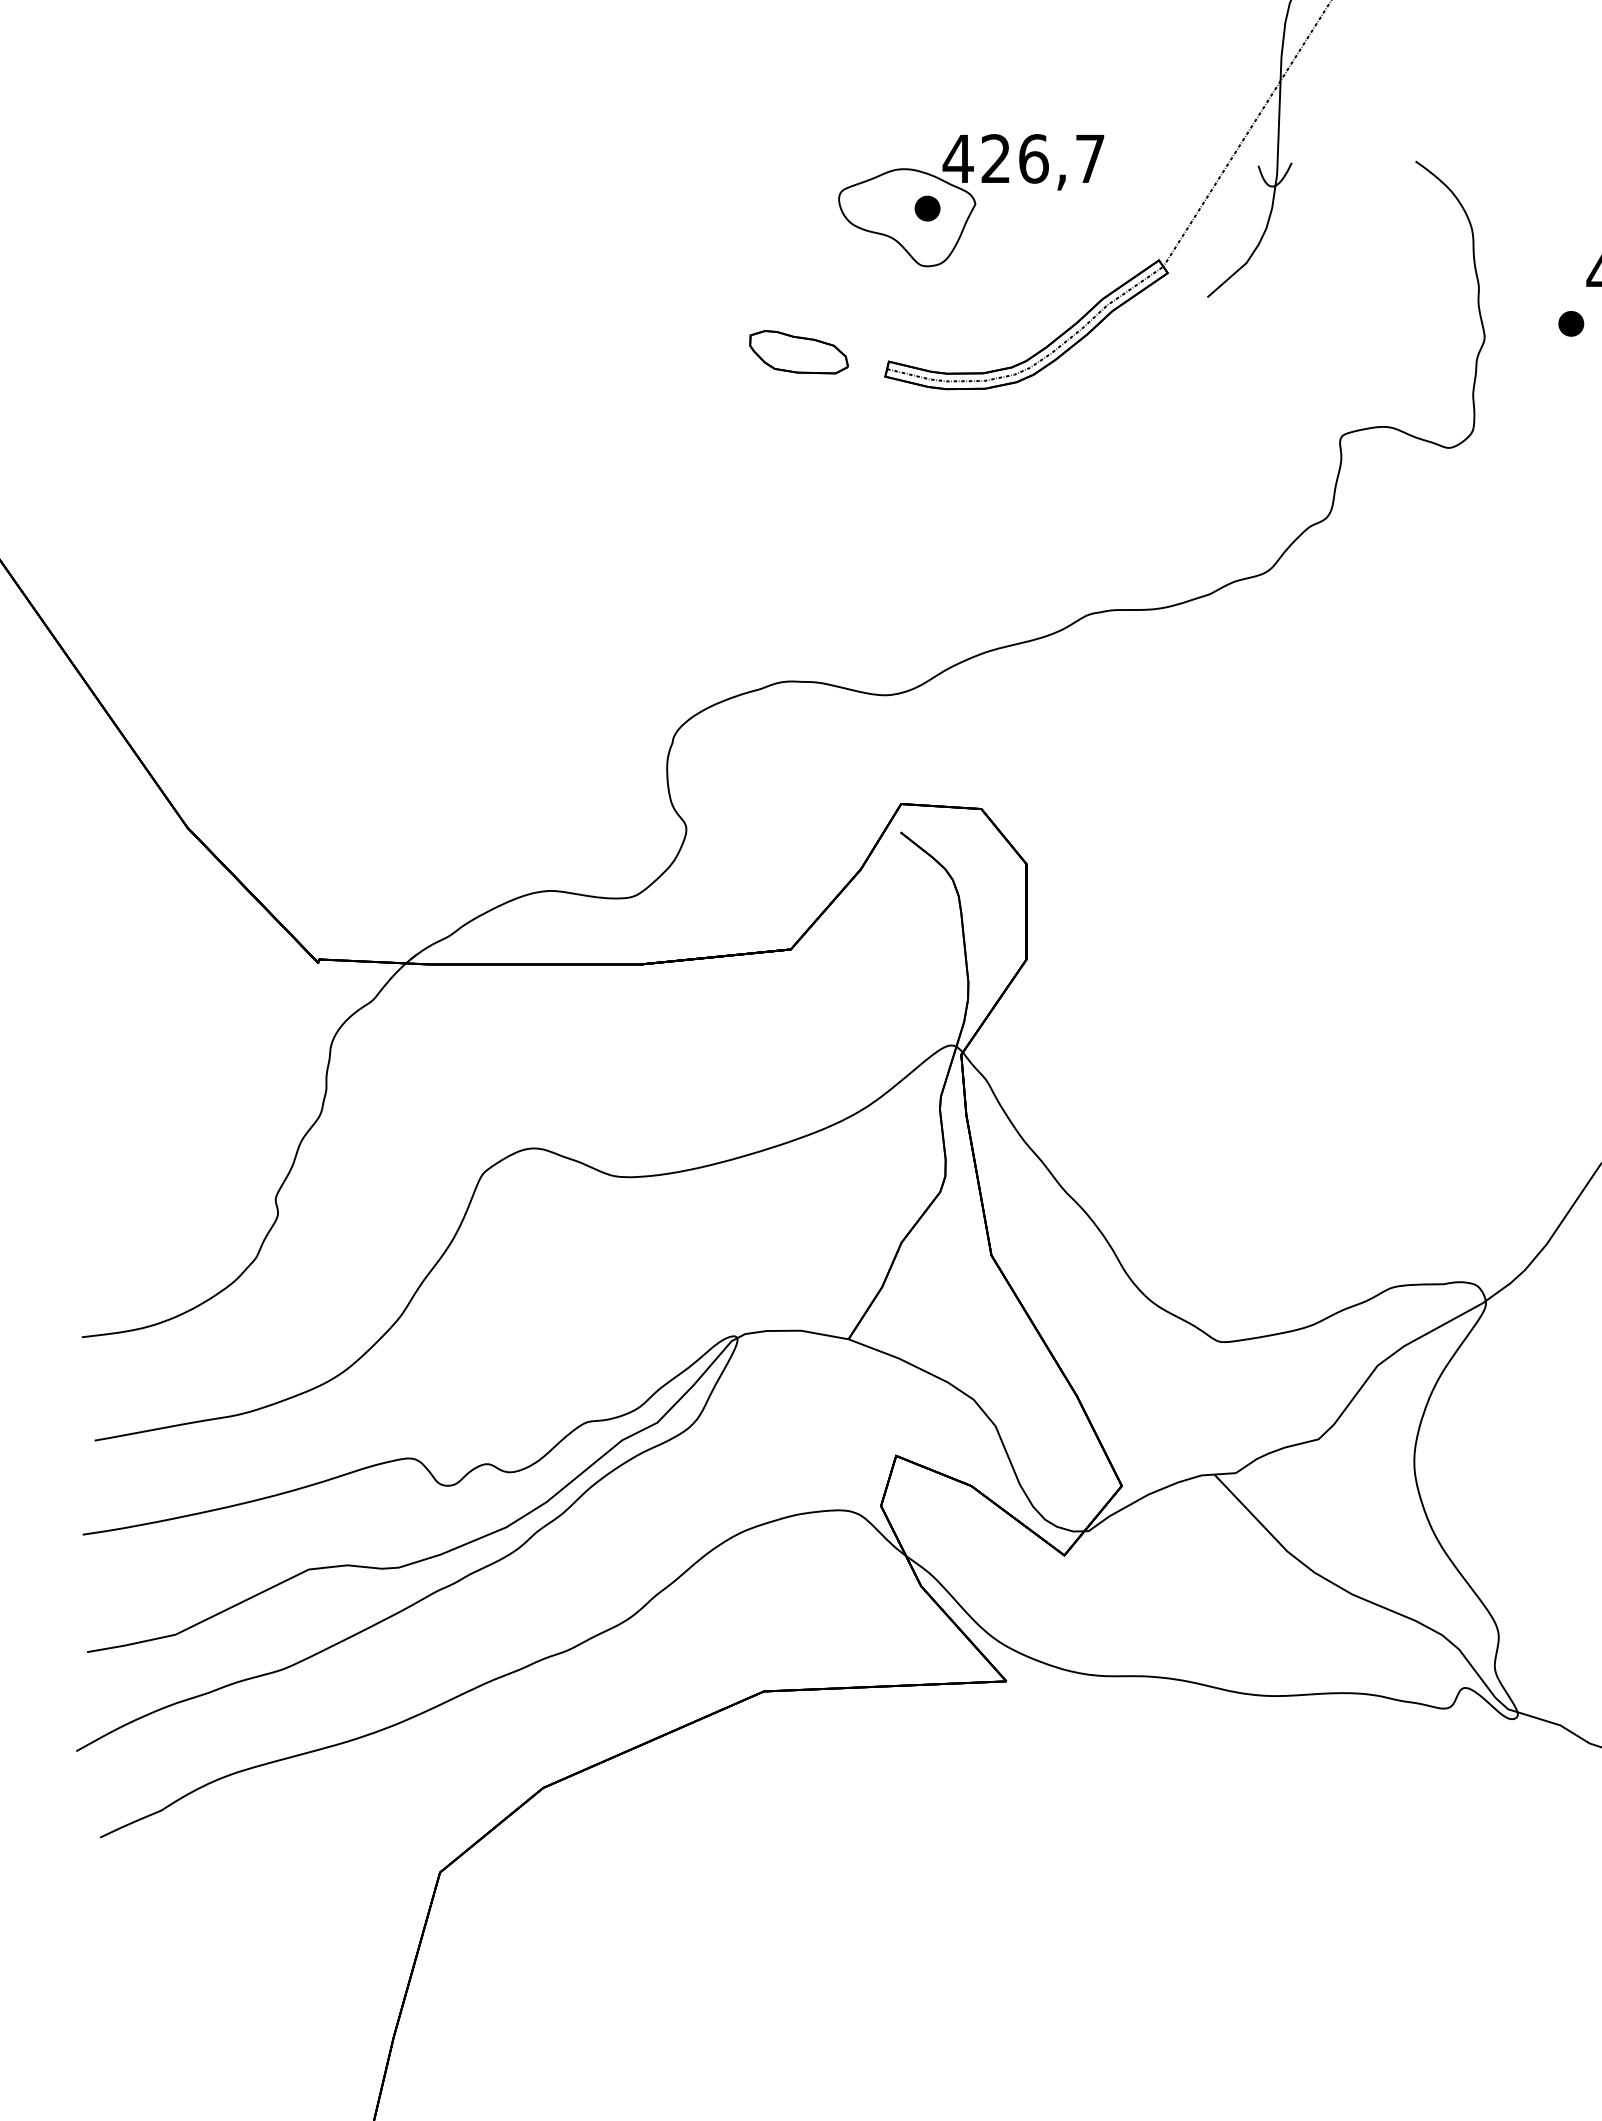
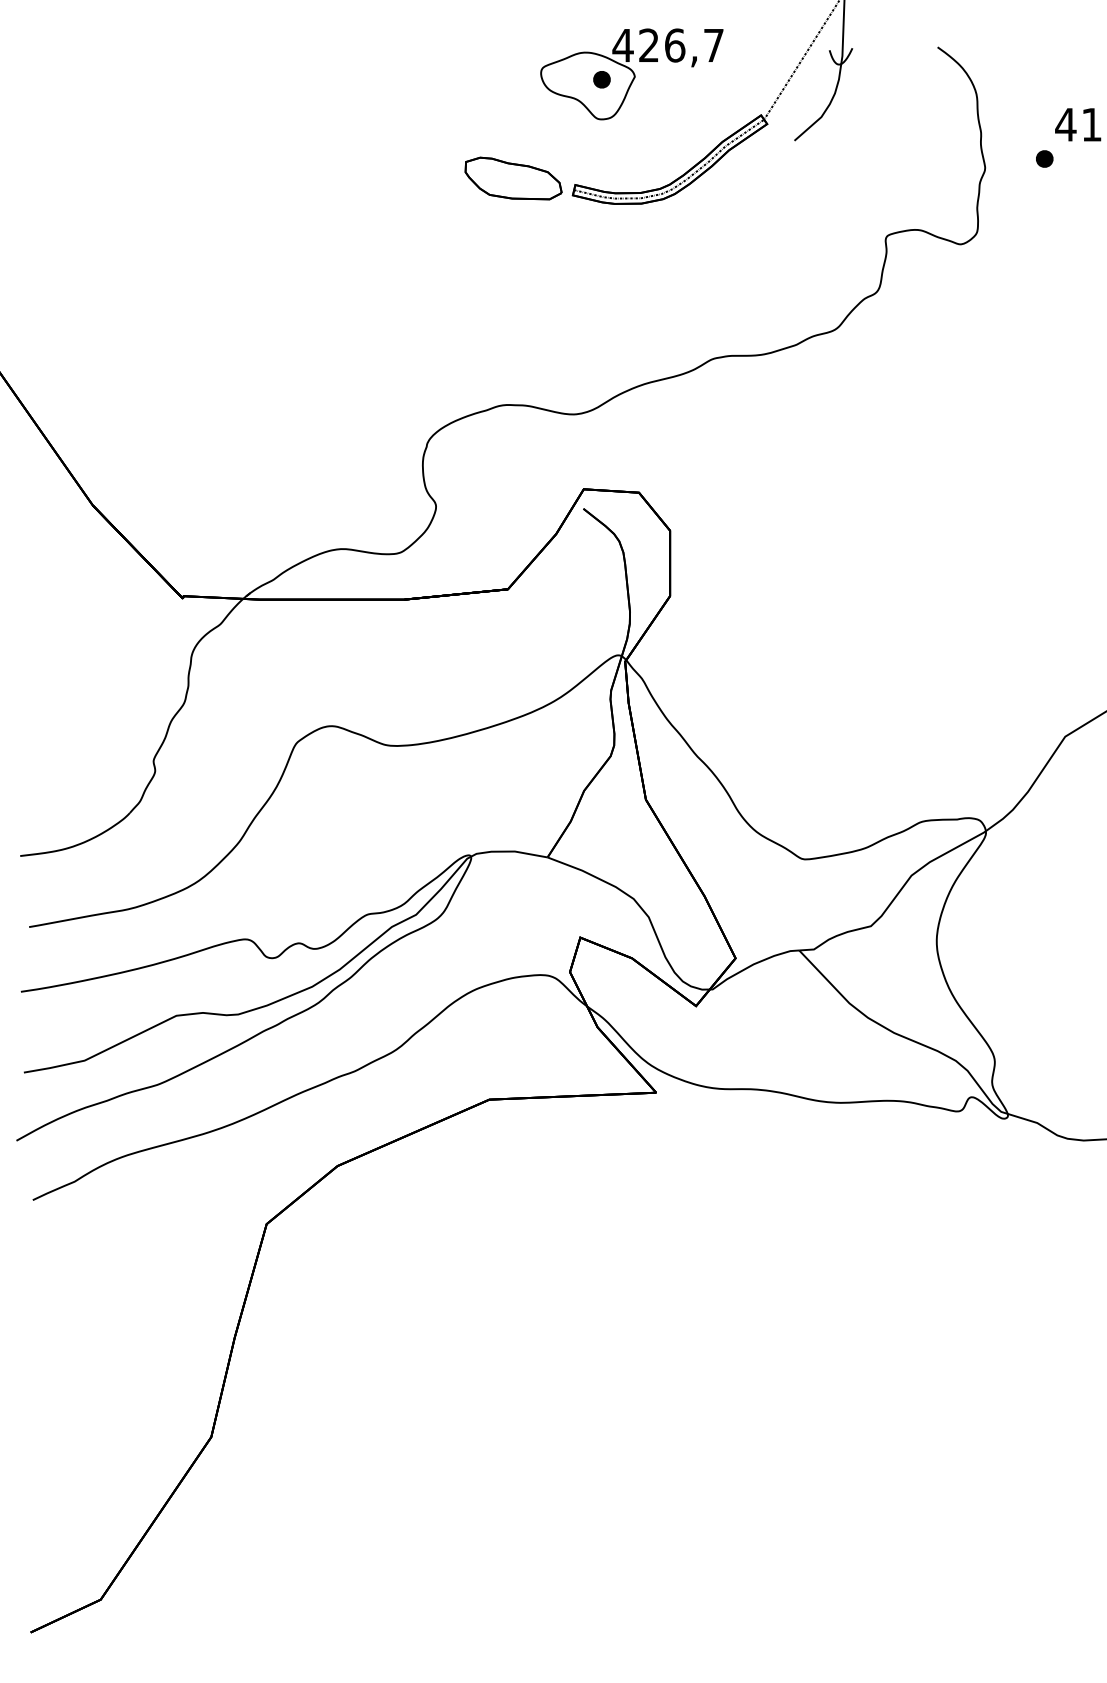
part: (798, 352) -> (513, 178), size x1.43

